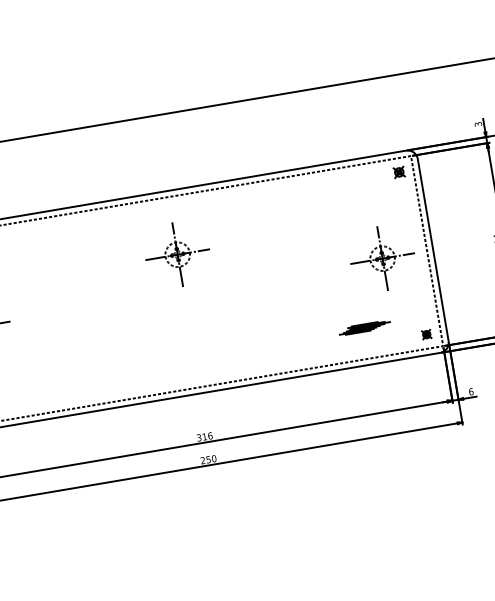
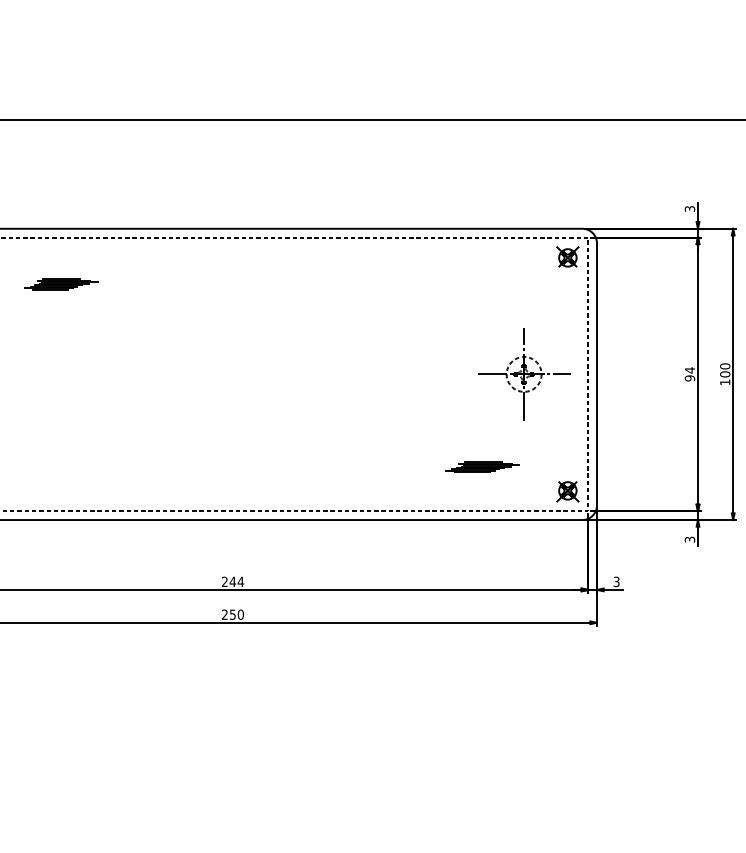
part: (398, 171) -> (567, 256), size x1.43
part: (50, 250) -> (61, 284), added
part: (177, 254) -> (238, 320), removed
part: (426, 334) -> (567, 491), size x1.67
text: (471, 391) -> (616, 581), 6 -> 3
text: (205, 436) -> (233, 581), 316 -> 244

